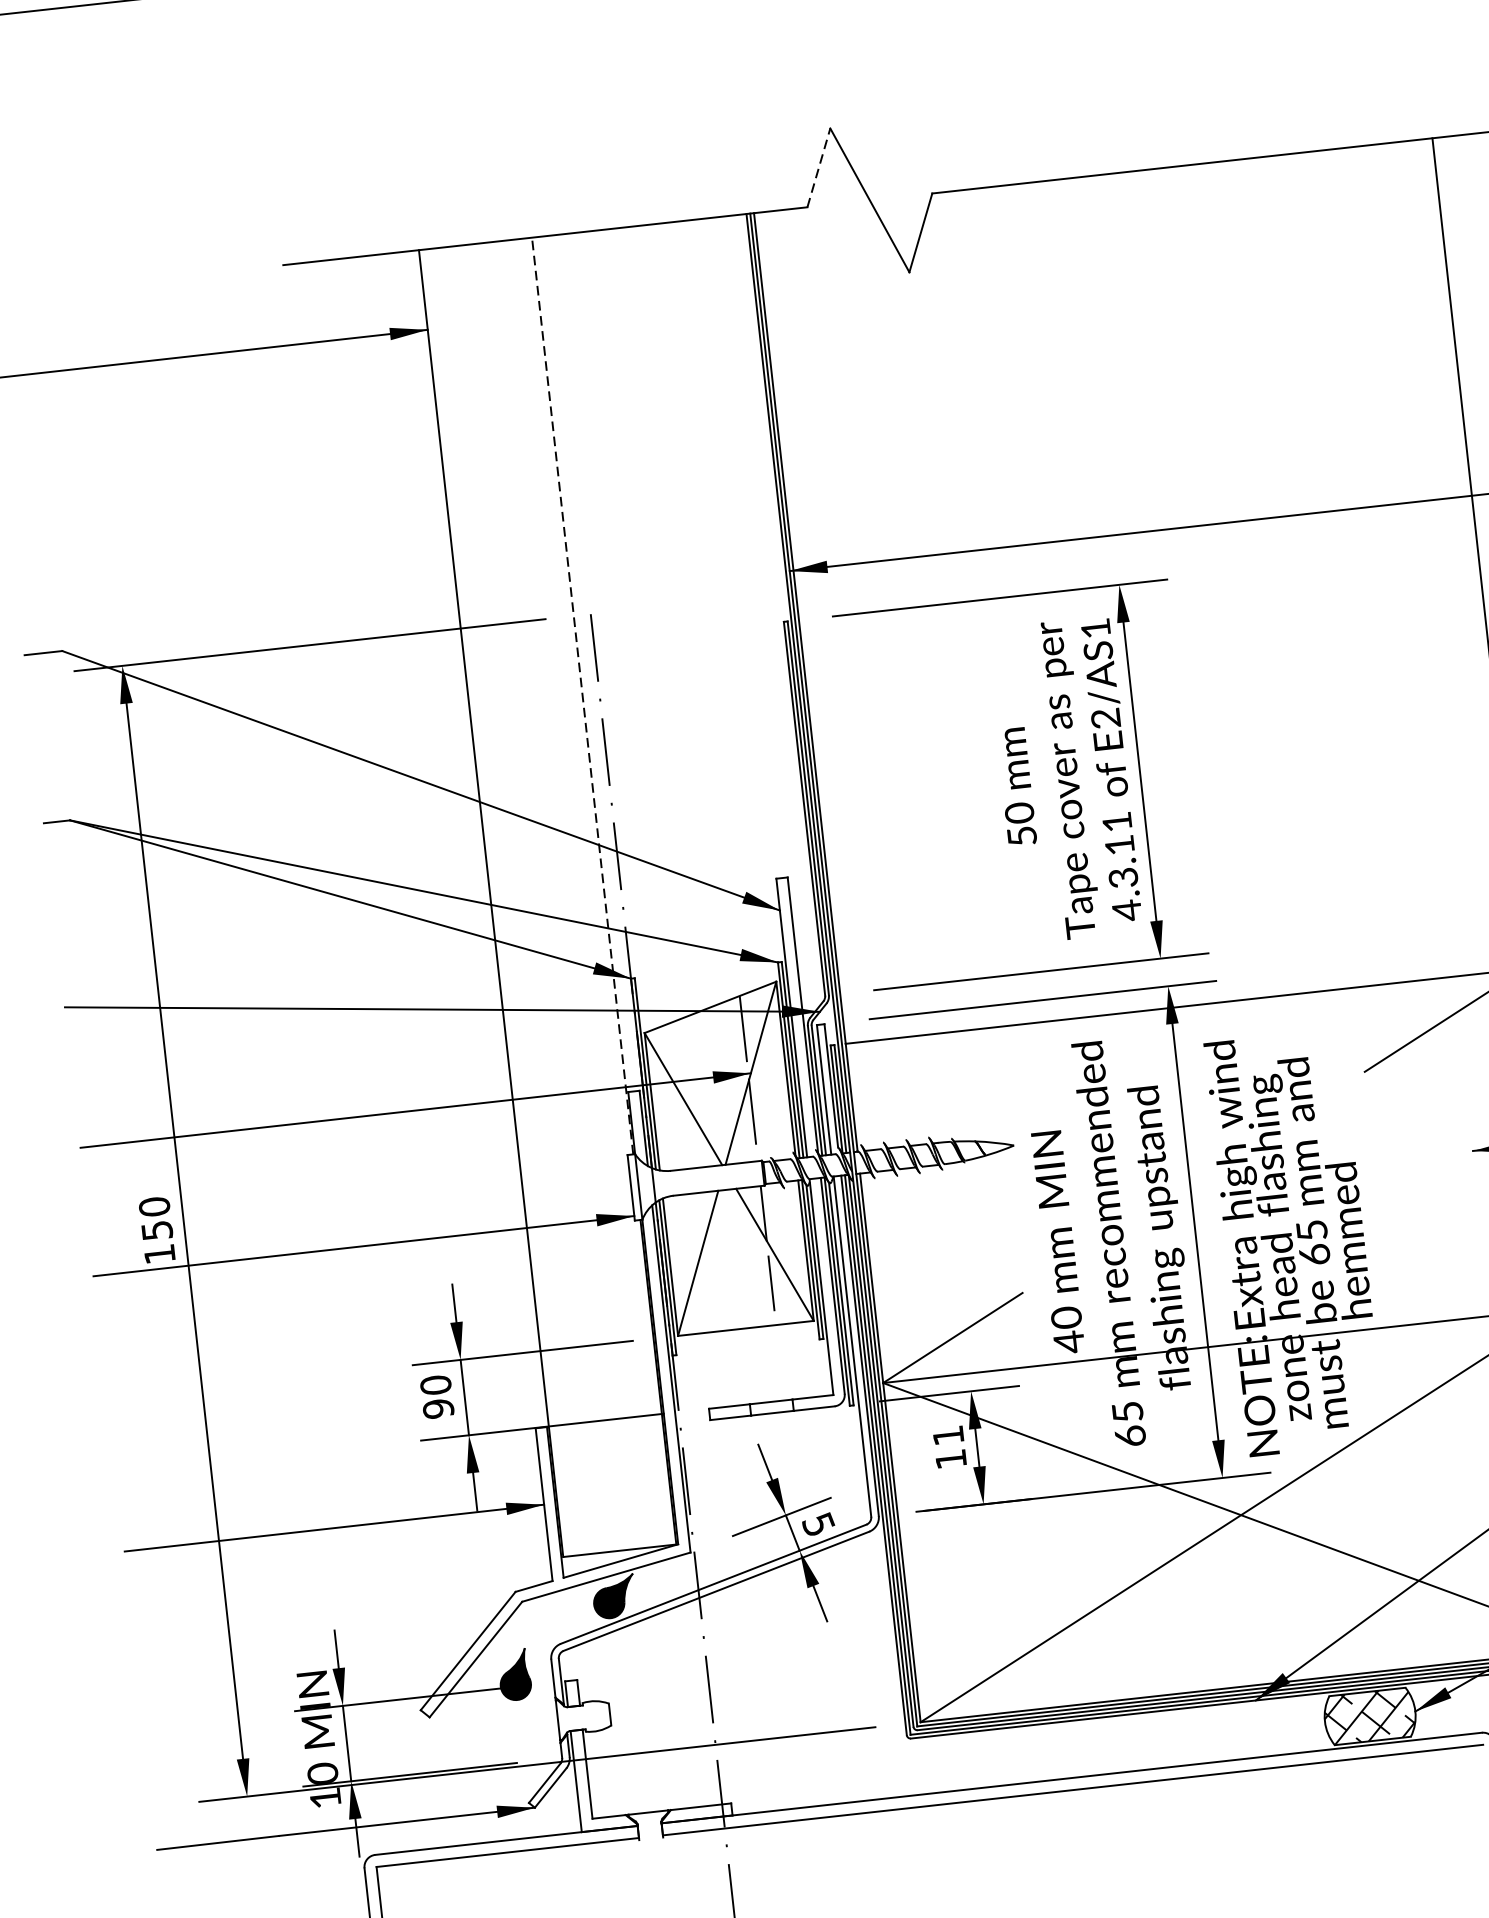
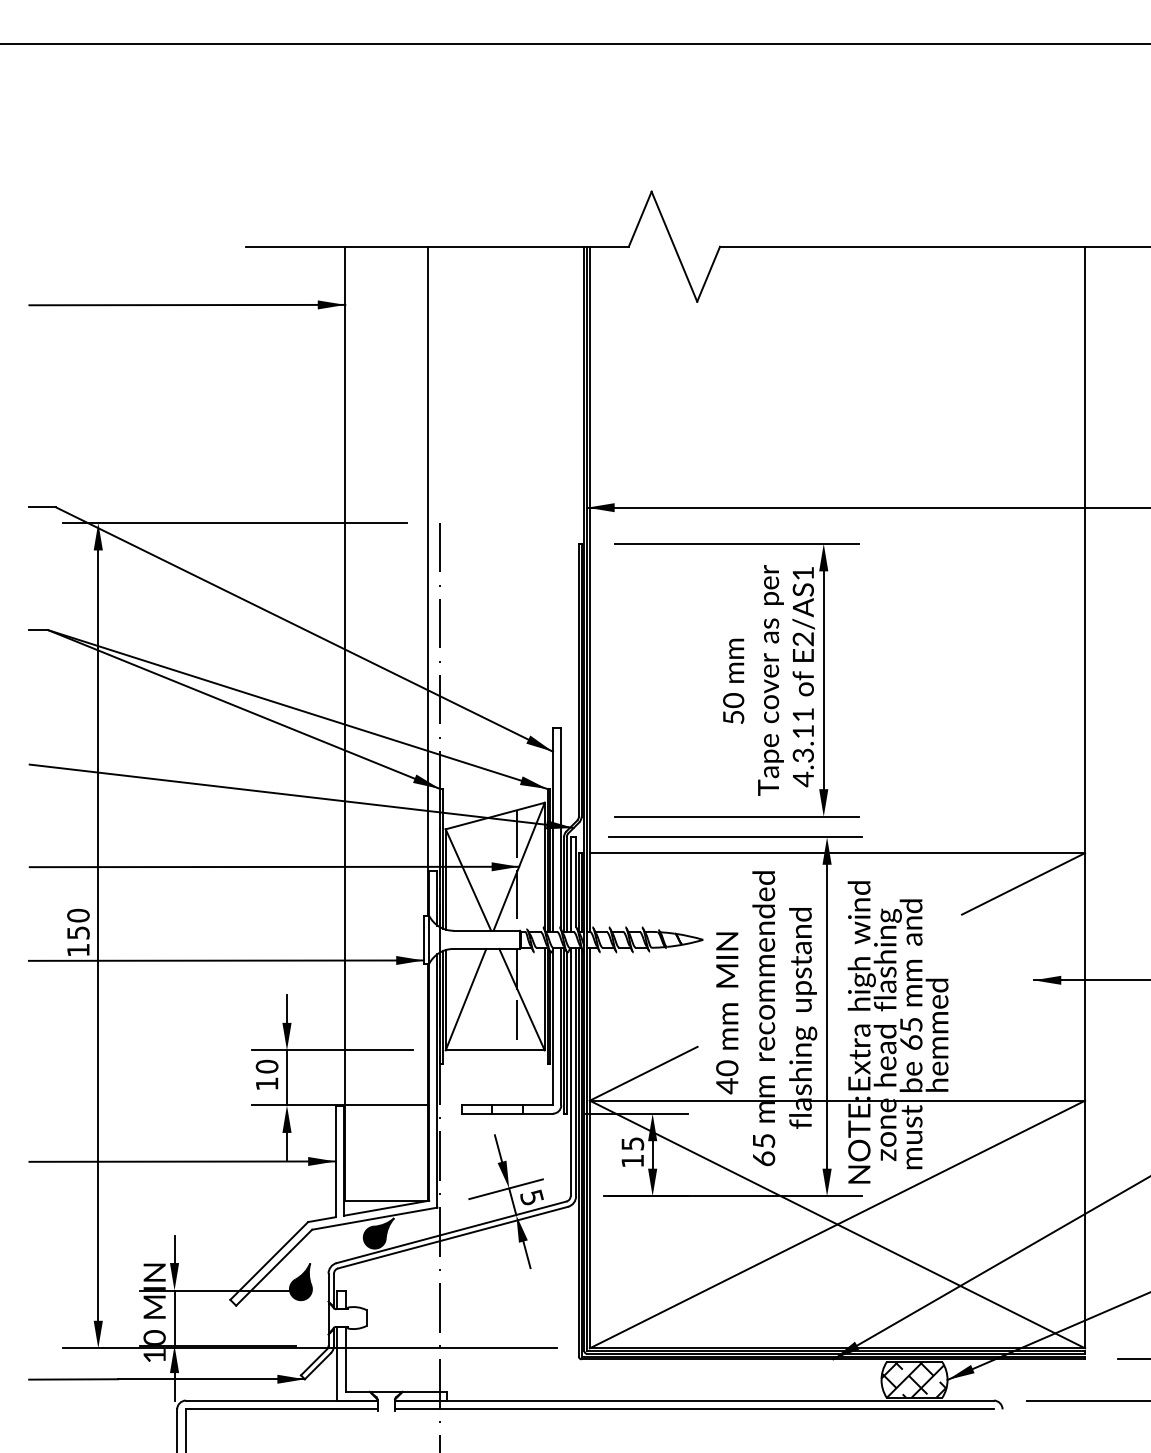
line: (819, 168) -> (640, 219), dashed -> solid
line: (582, 696) -> (427, 581), dashed -> solid
text: (437, 1408) -> (266, 1083), 90 -> 10
text: (948, 1435) -> (632, 1143), 11 -> 15

